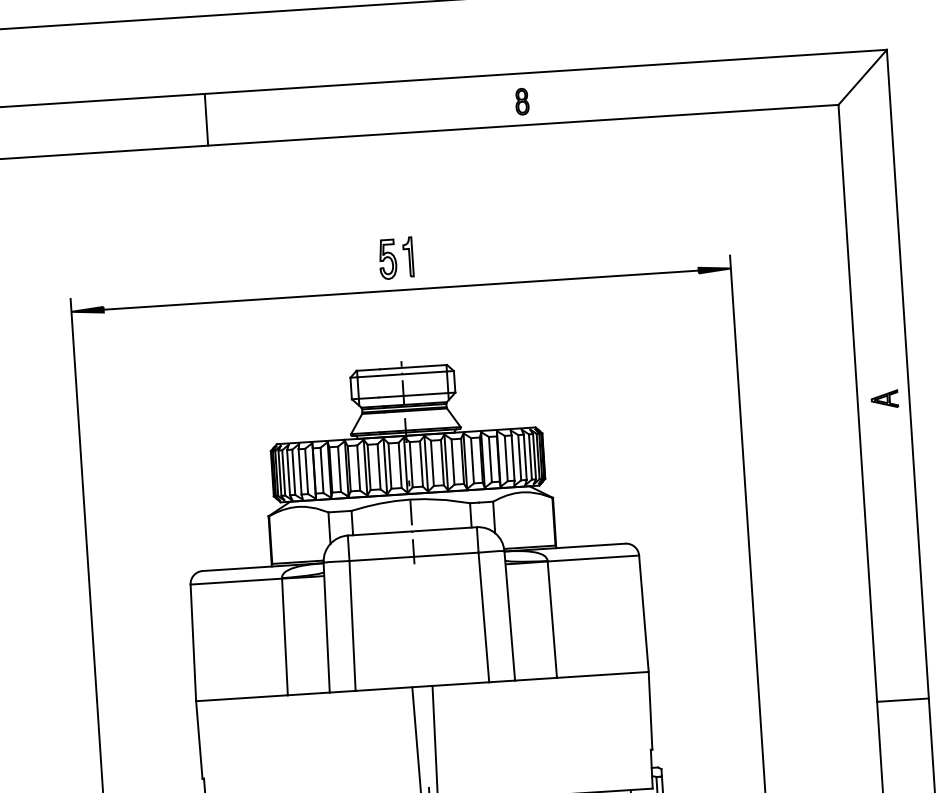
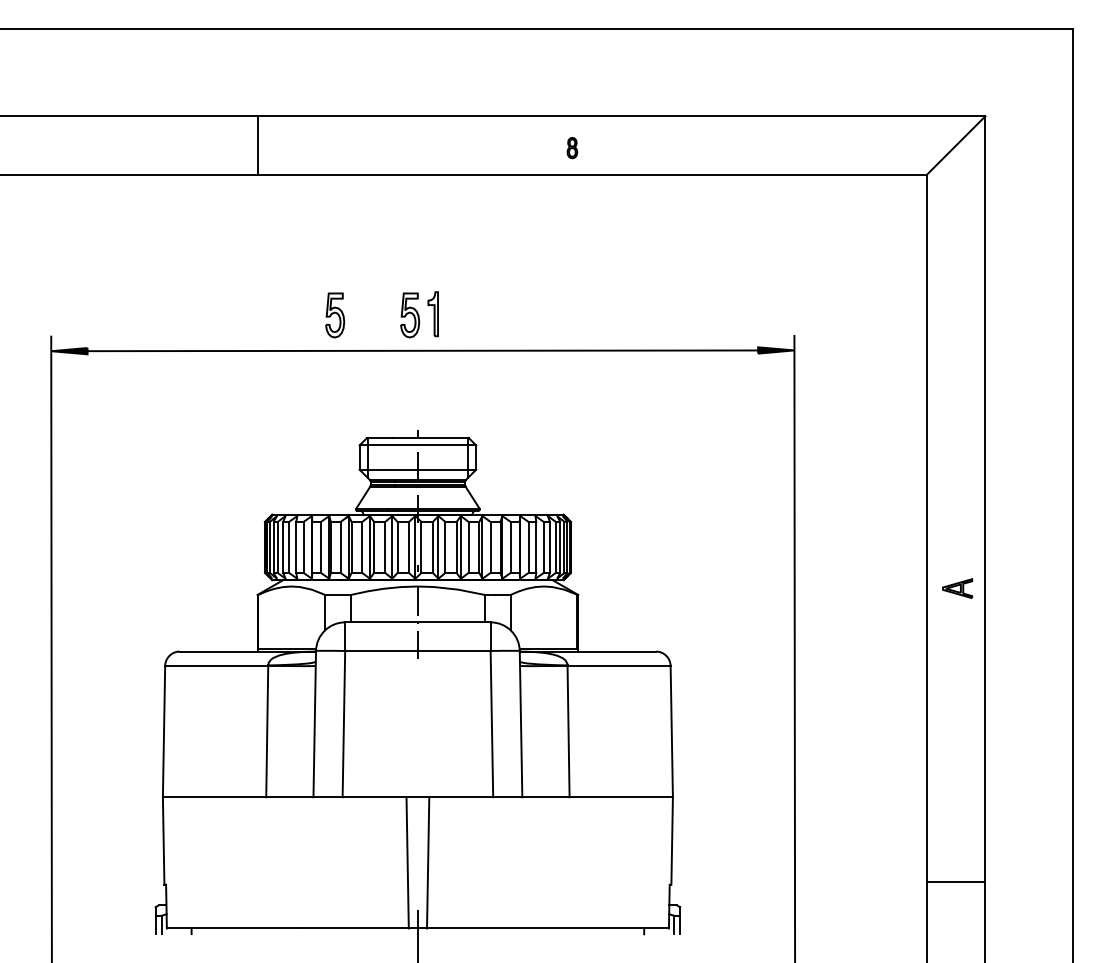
part: (522, 101) -> (572, 147), size x0.7
line: (206, 119) -> (257, 145), moved
part: (321, 263) -> (335, 315), added
part: (884, 399) -> (957, 588), moved
line: (903, 700) -> (956, 882), moved

